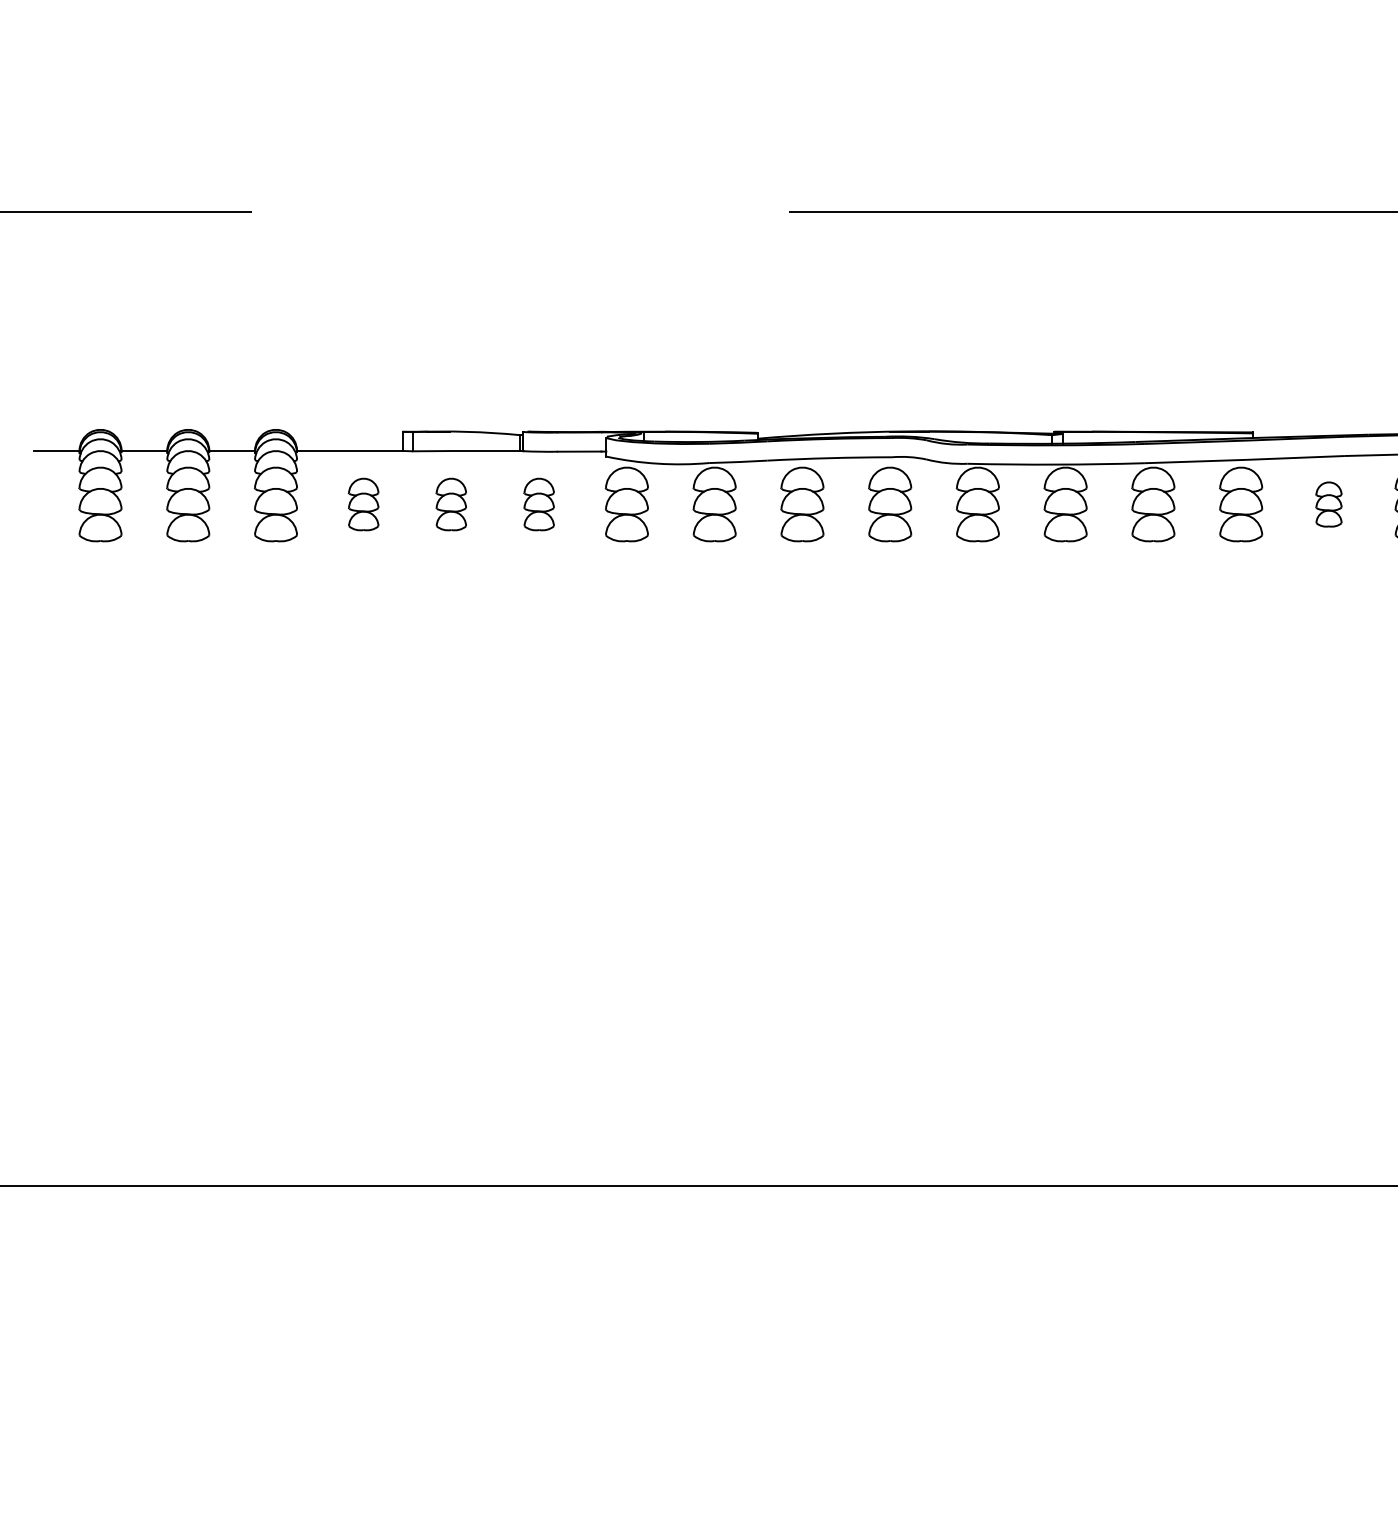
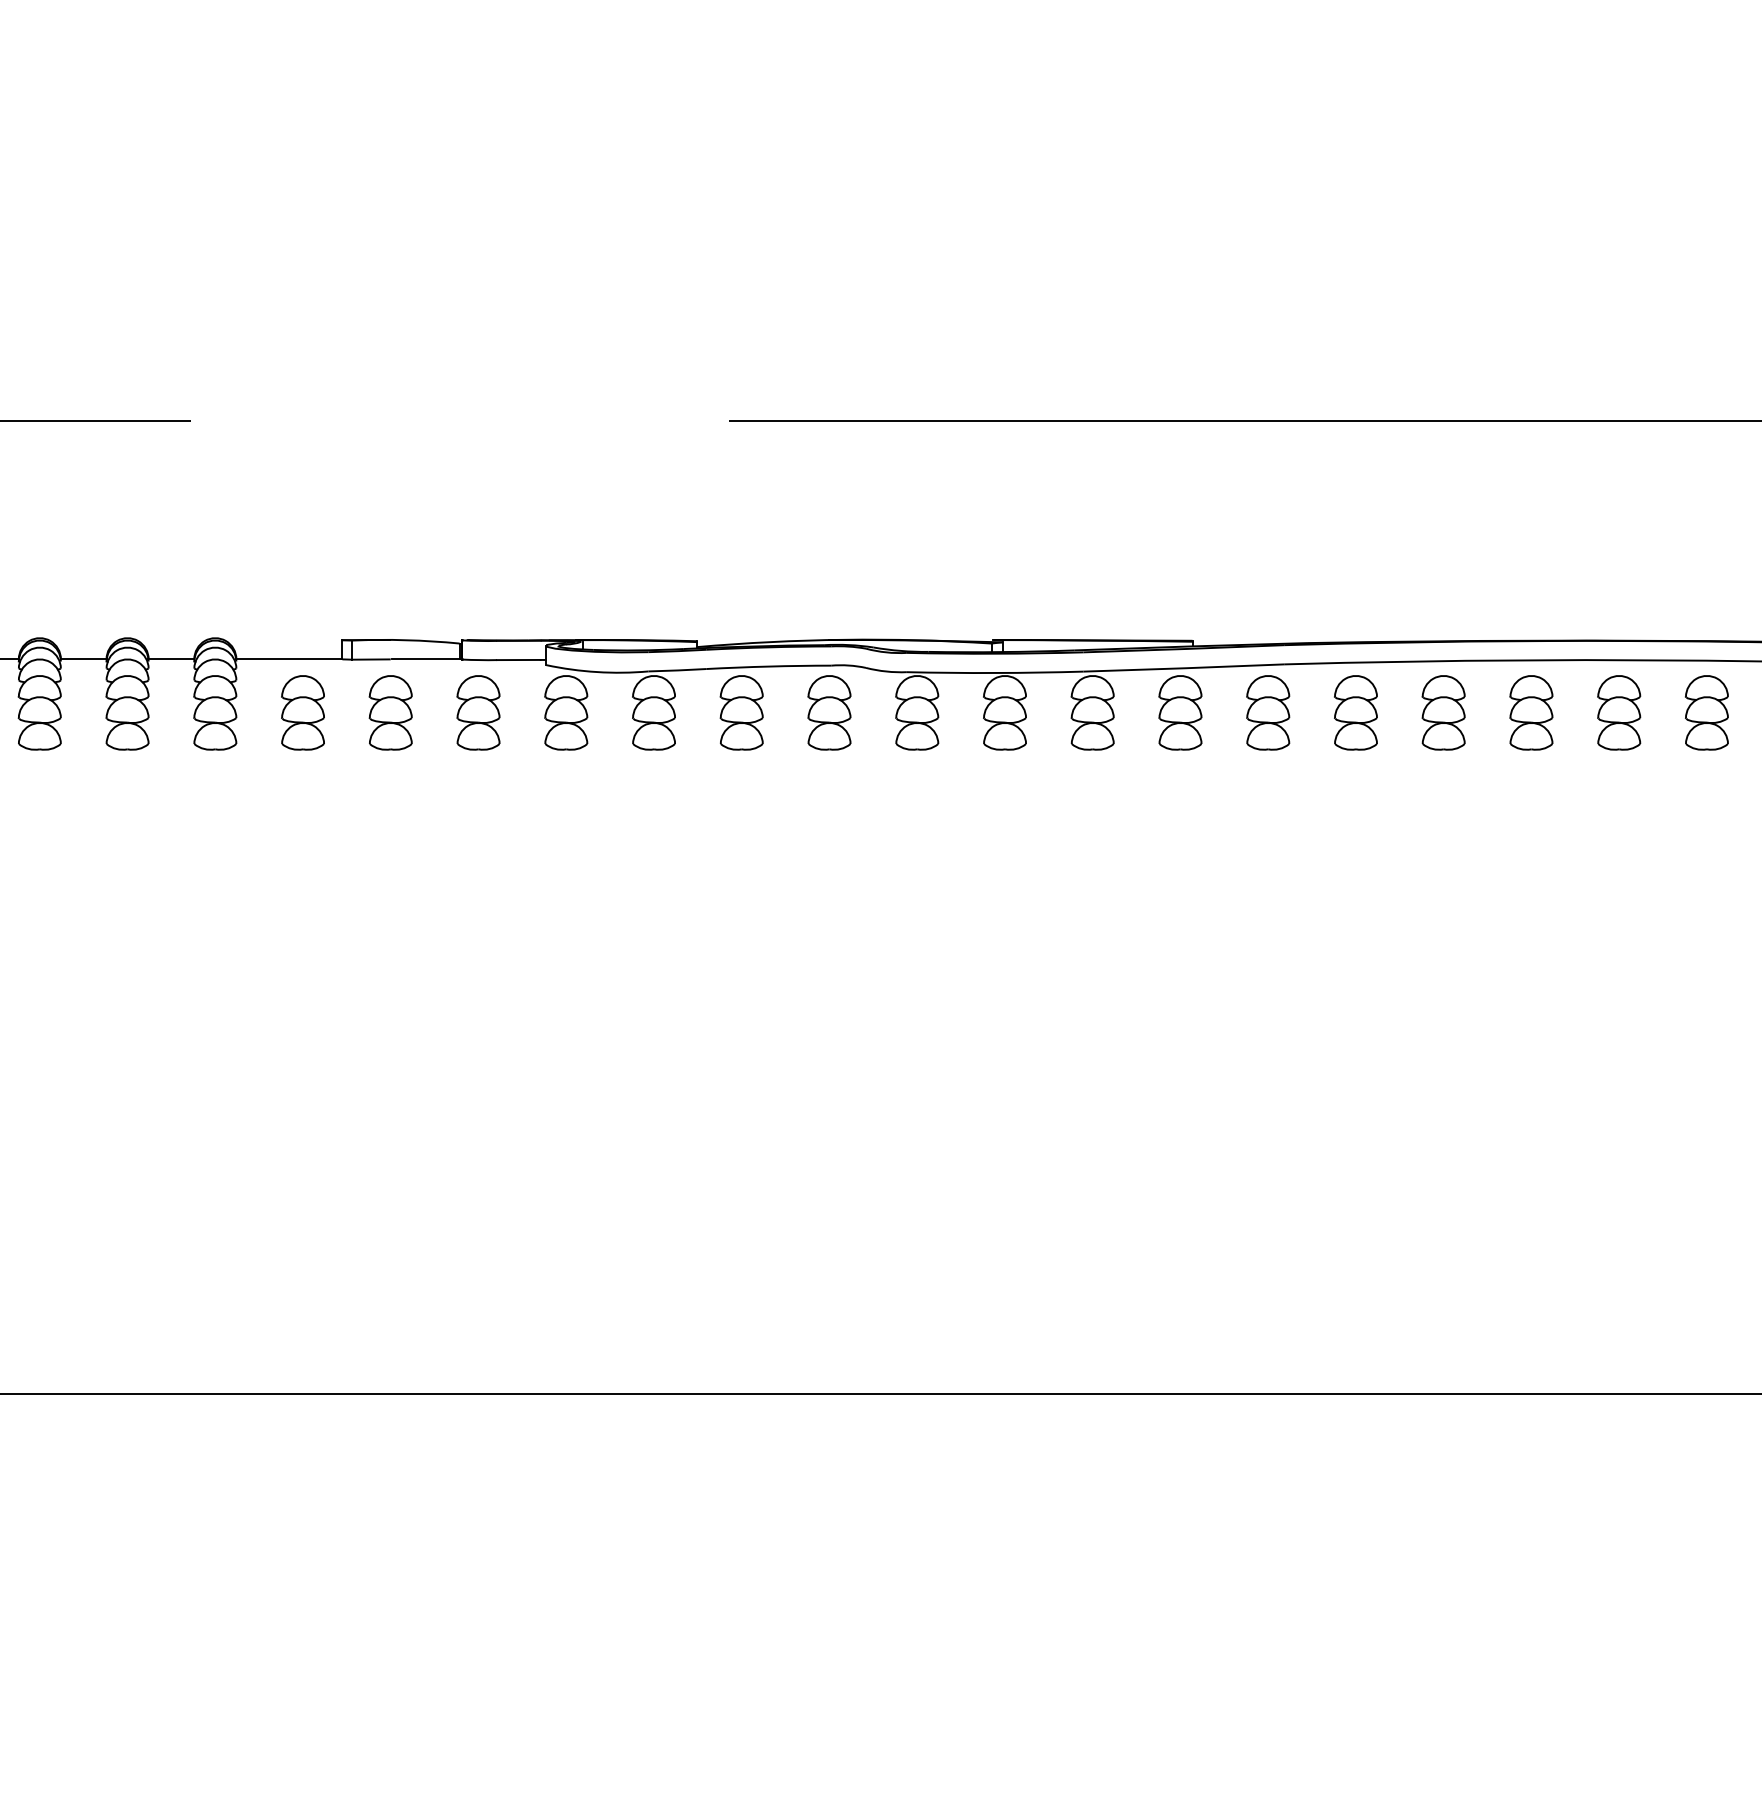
part: (363, 504) -> (302, 712), size x1.43
part: (451, 504) -> (390, 712), size x1.43
part: (539, 504) -> (478, 712), size x1.43
part: (1329, 504) -> (1268, 712), size x1.67

